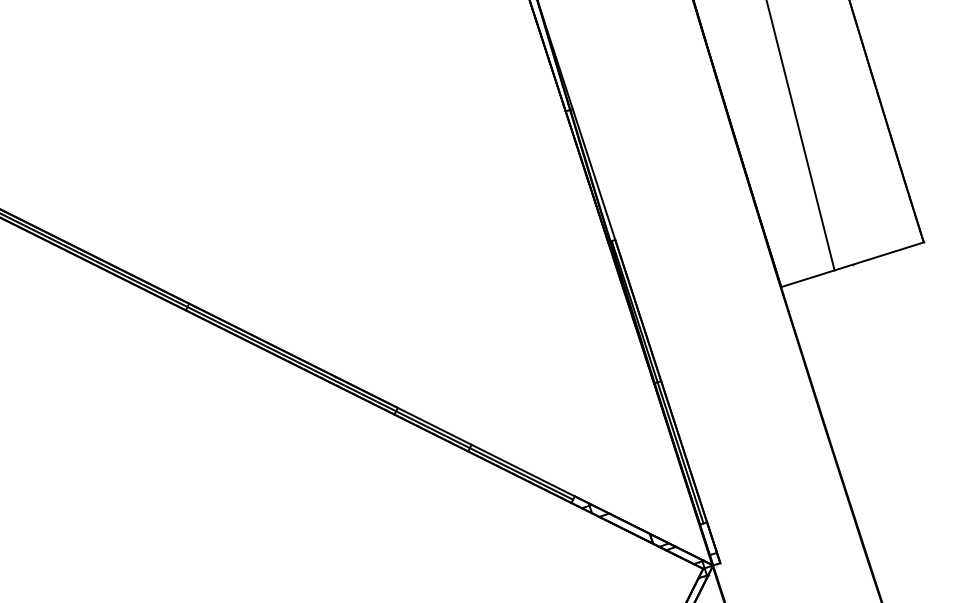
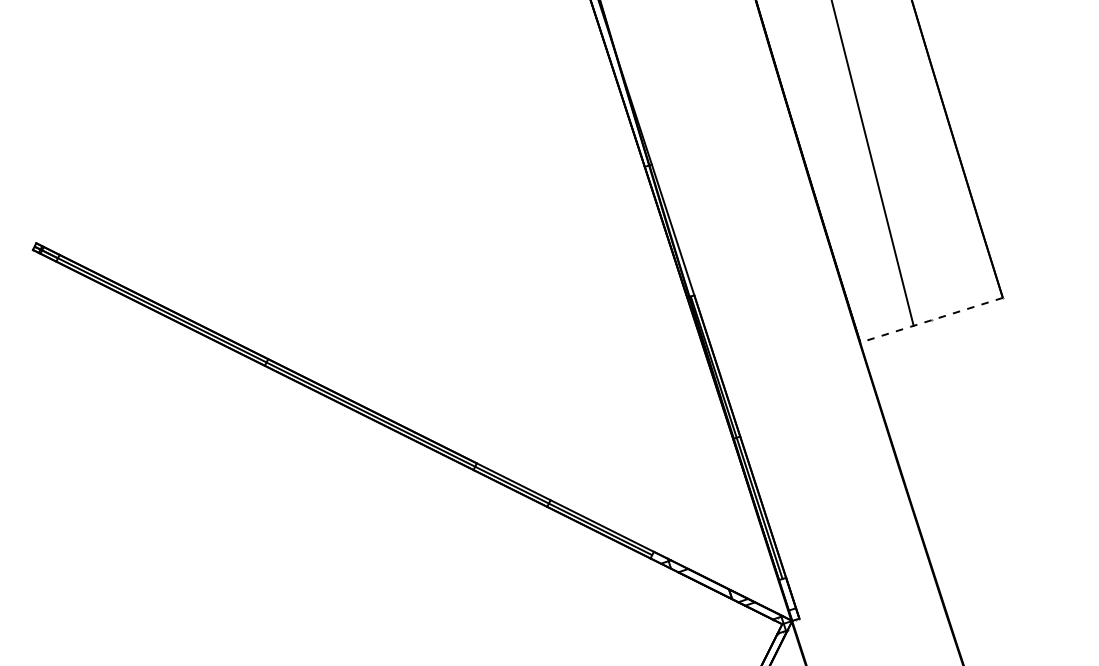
line: (852, 265) -> (931, 320), solid -> dashed

